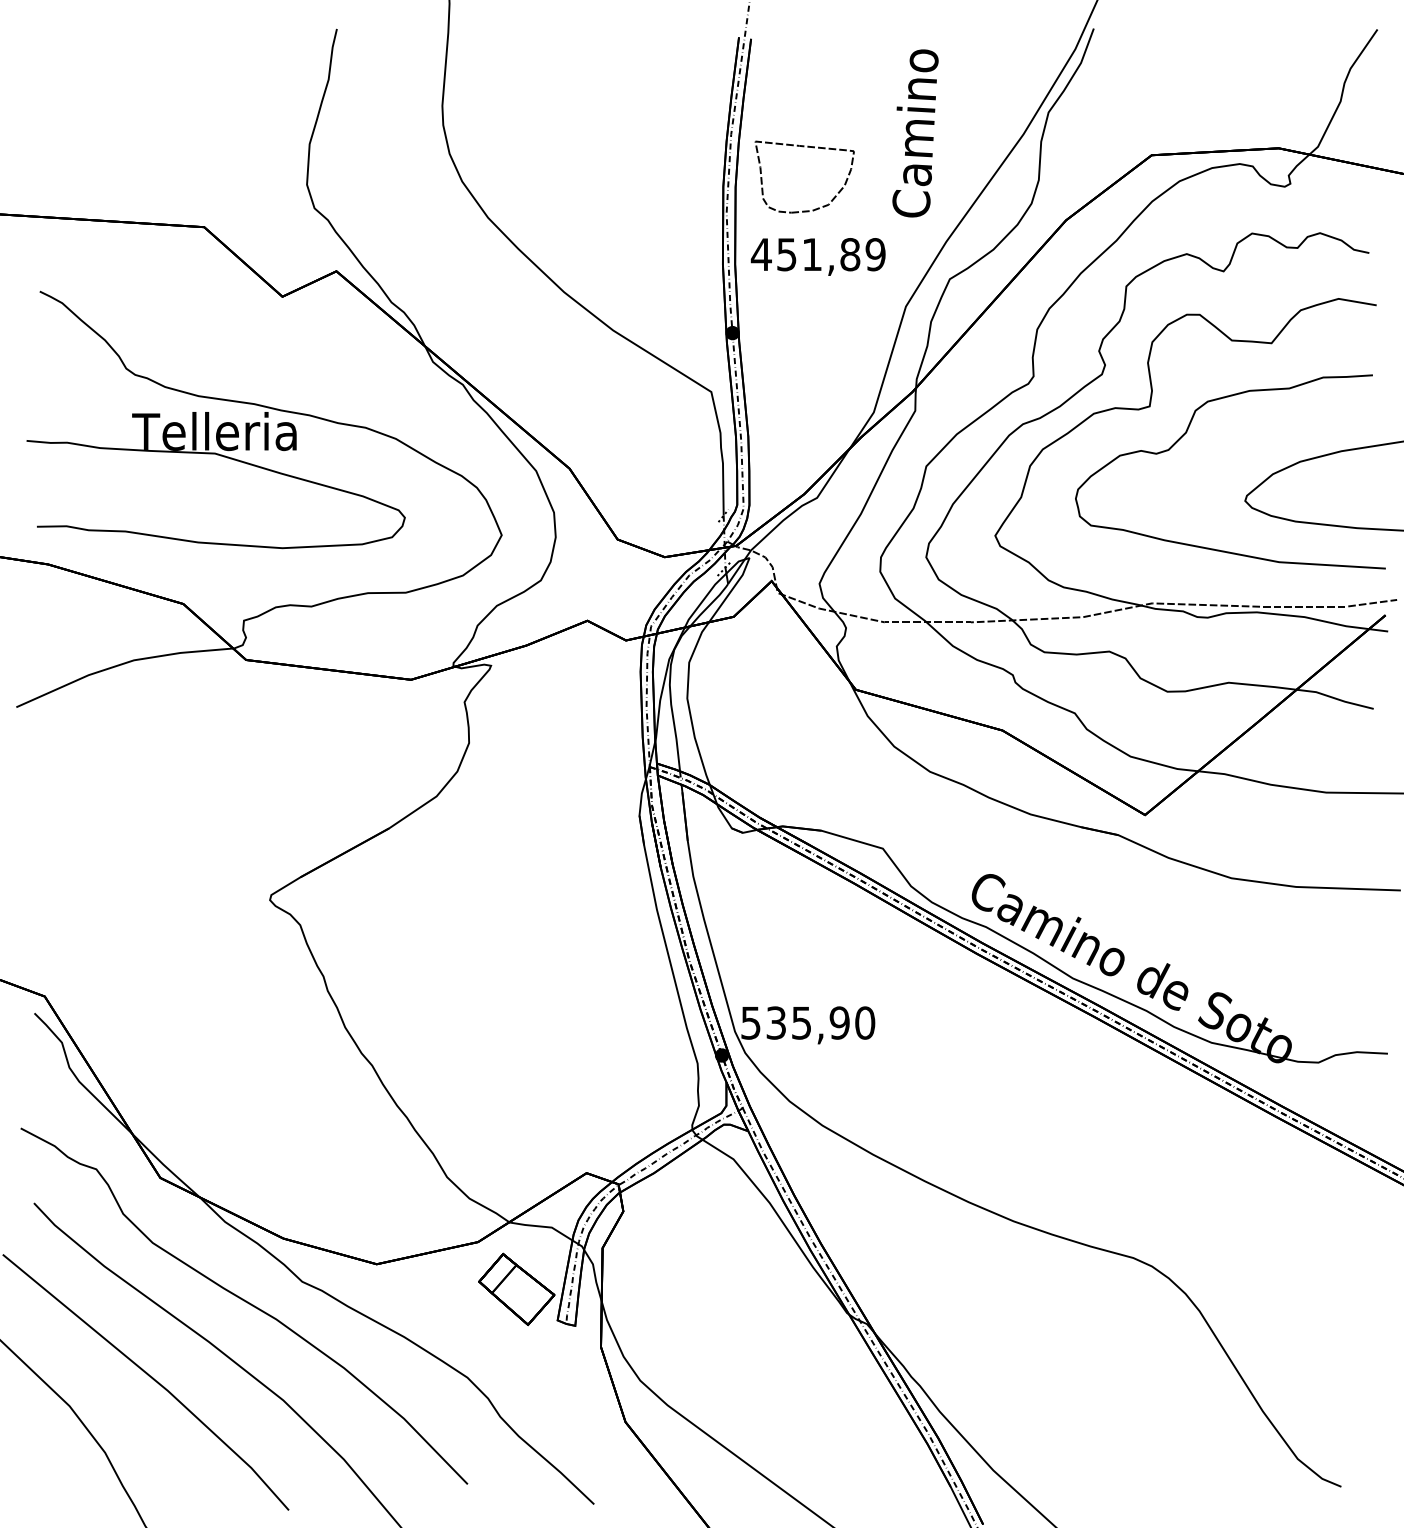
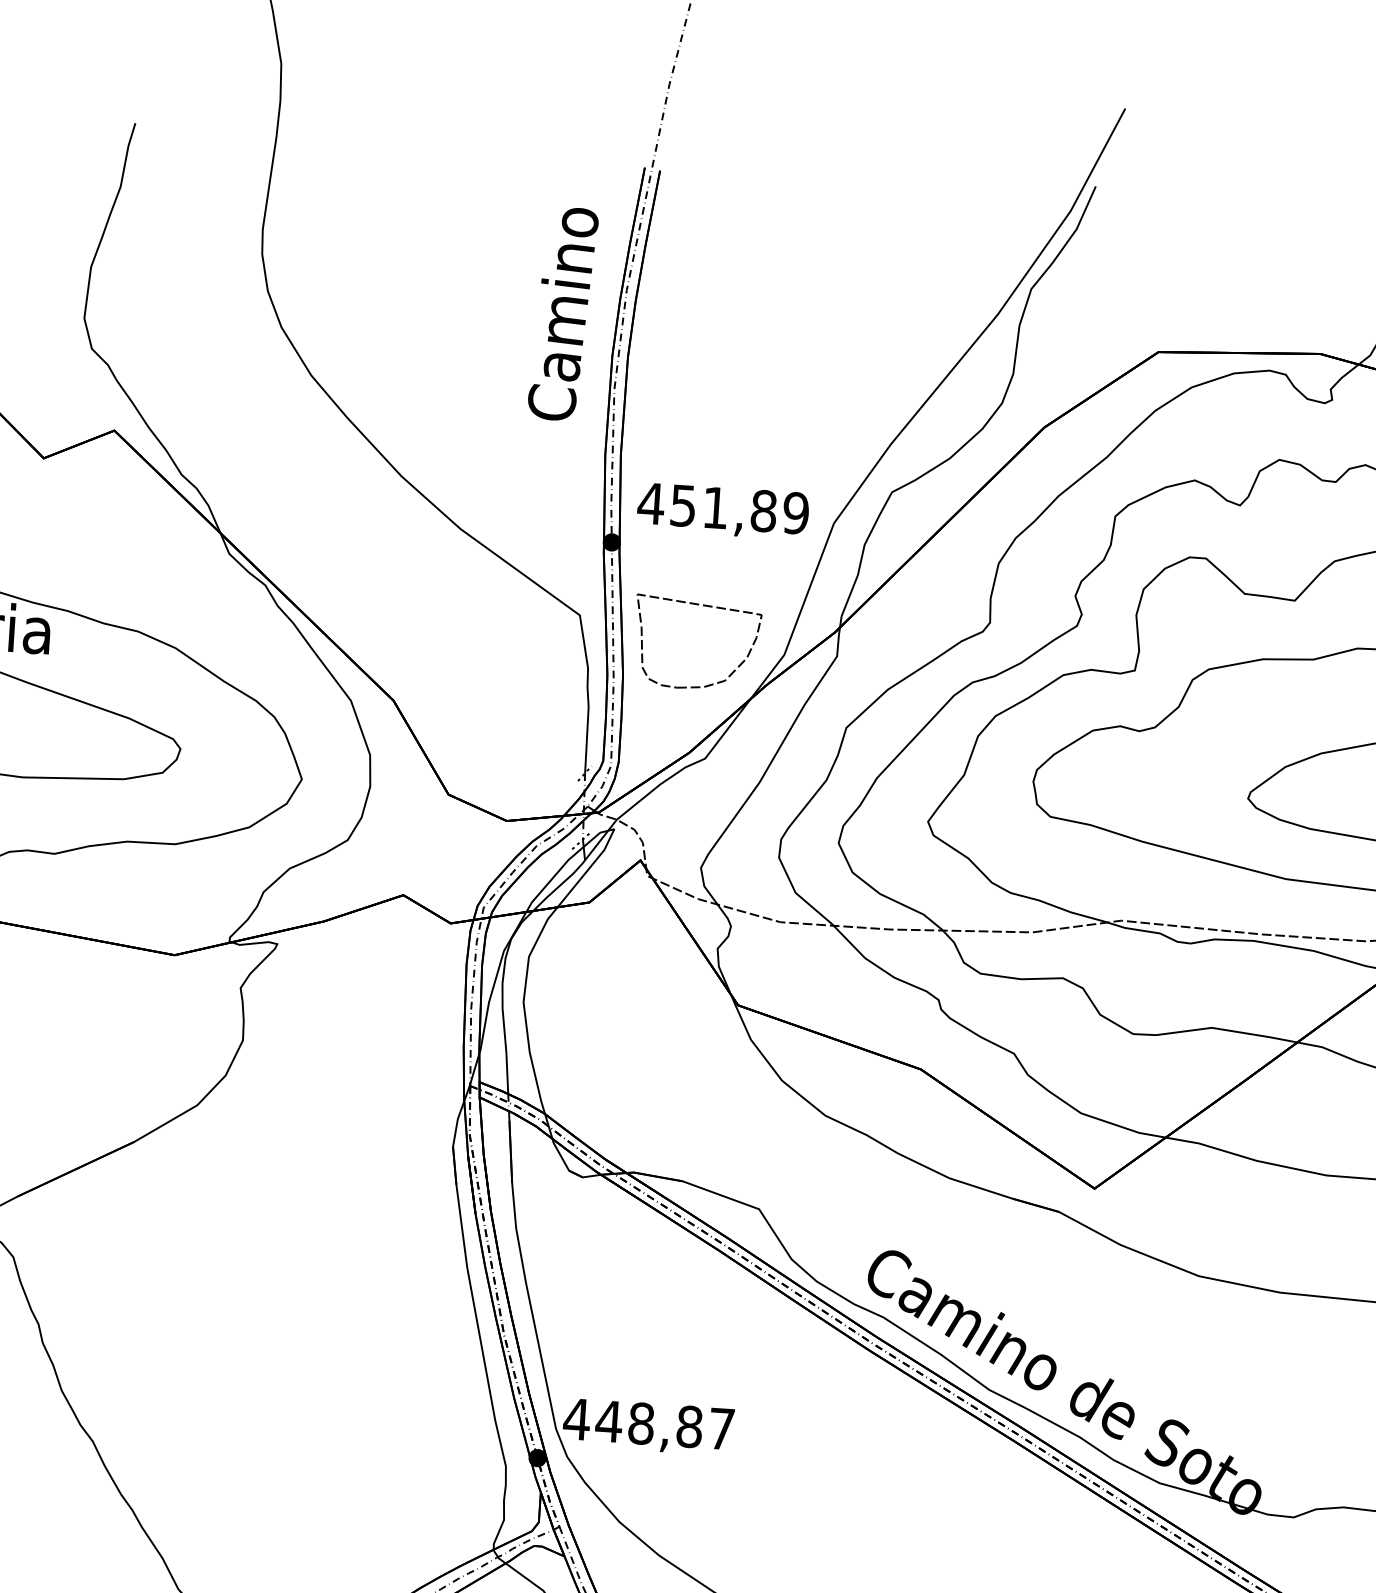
text: (915, 133) -> (563, 314), moved
part: (803, 147) -> (697, 605), moved
text: (817, 256) -> (722, 510), moved
text: (807, 1022) -> (648, 1423), 535,90 -> 448,87

